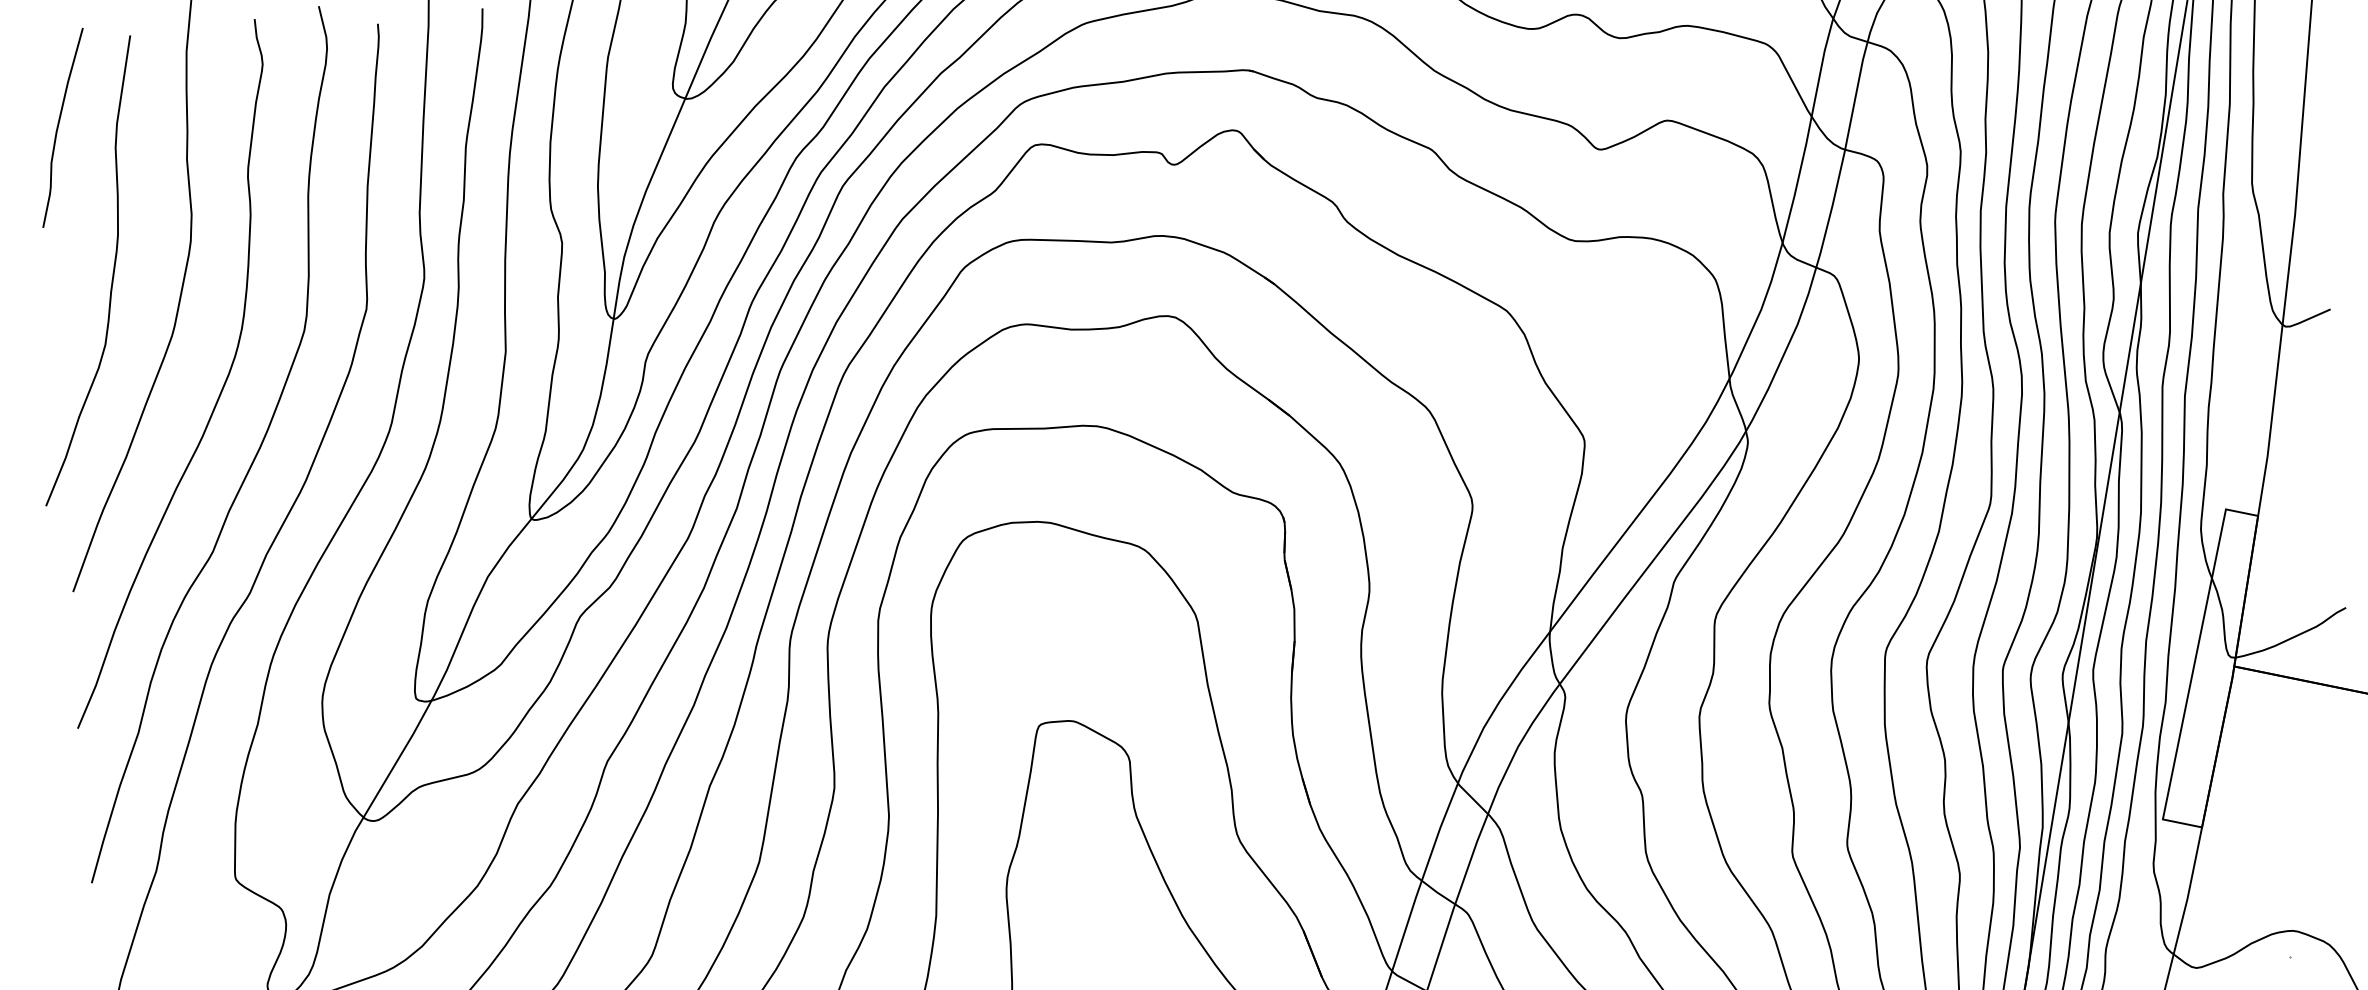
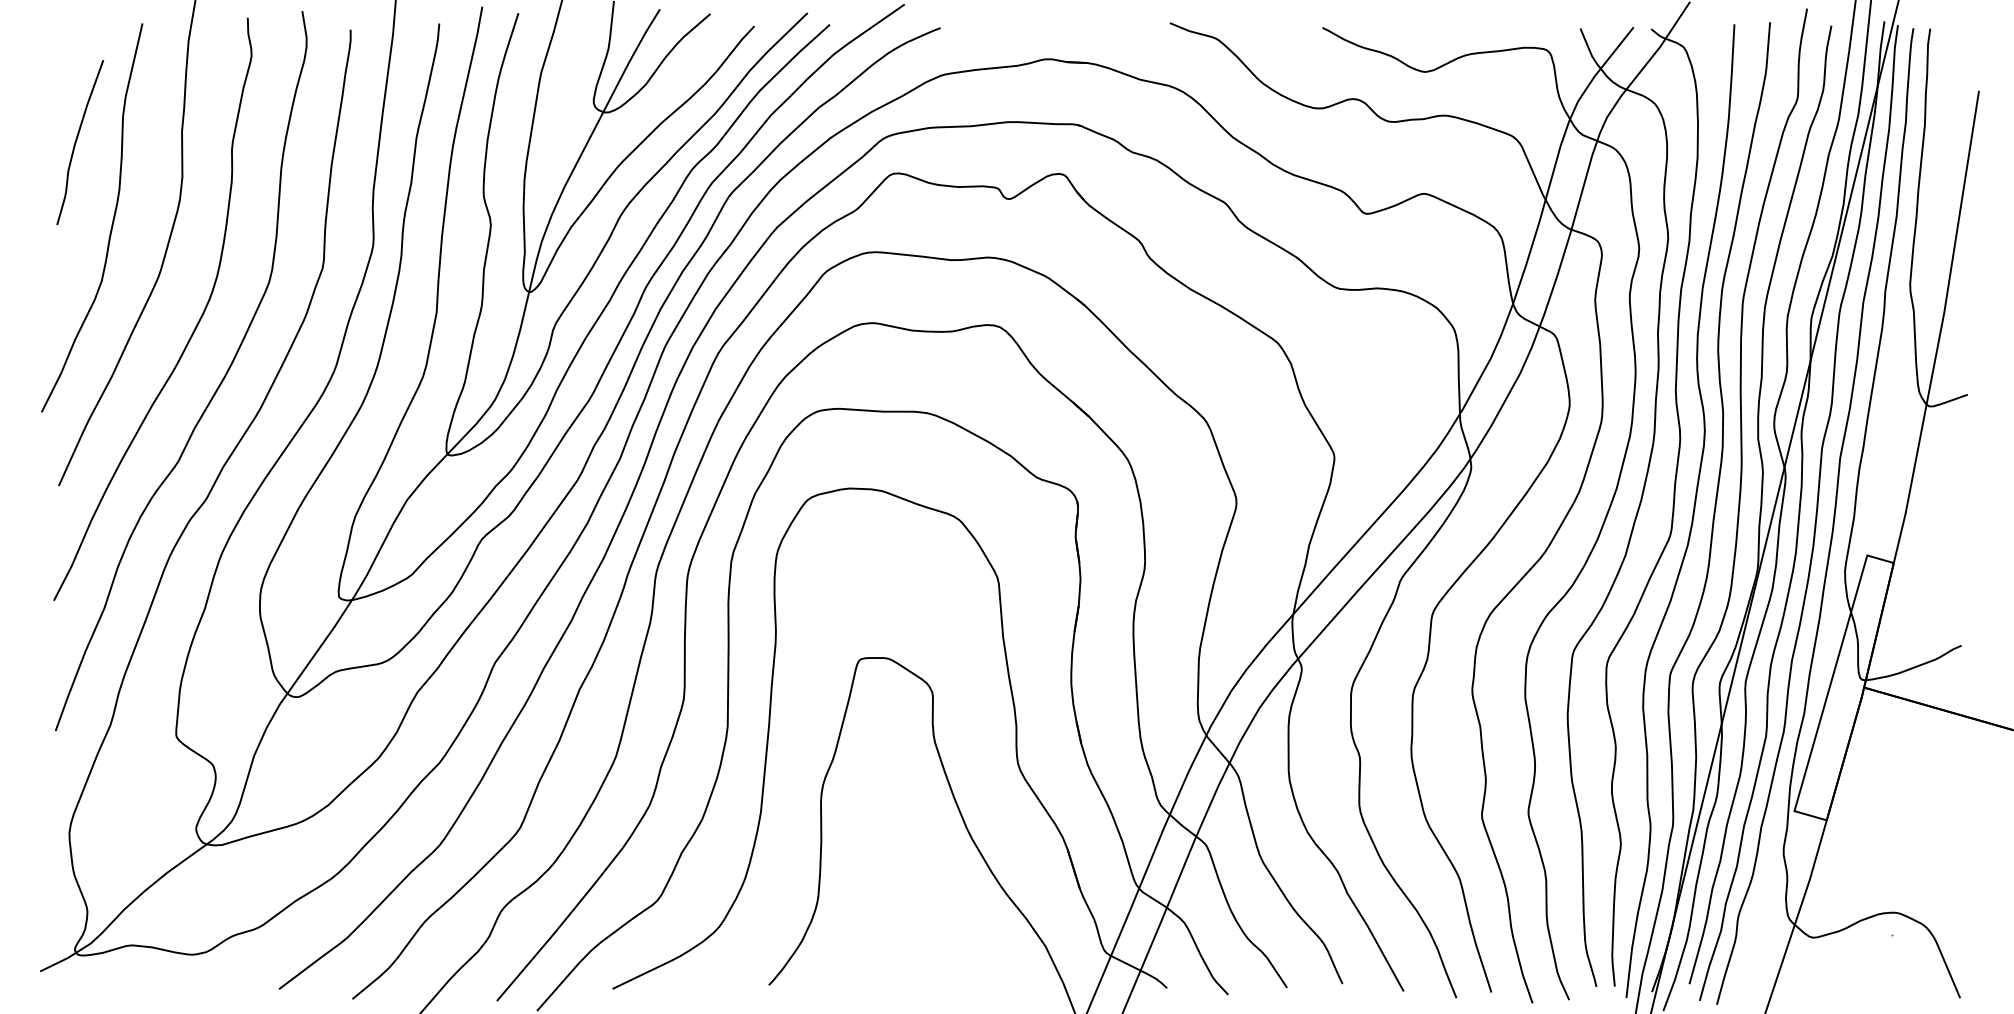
curve: (59, 125) -> (77, 140), moved

